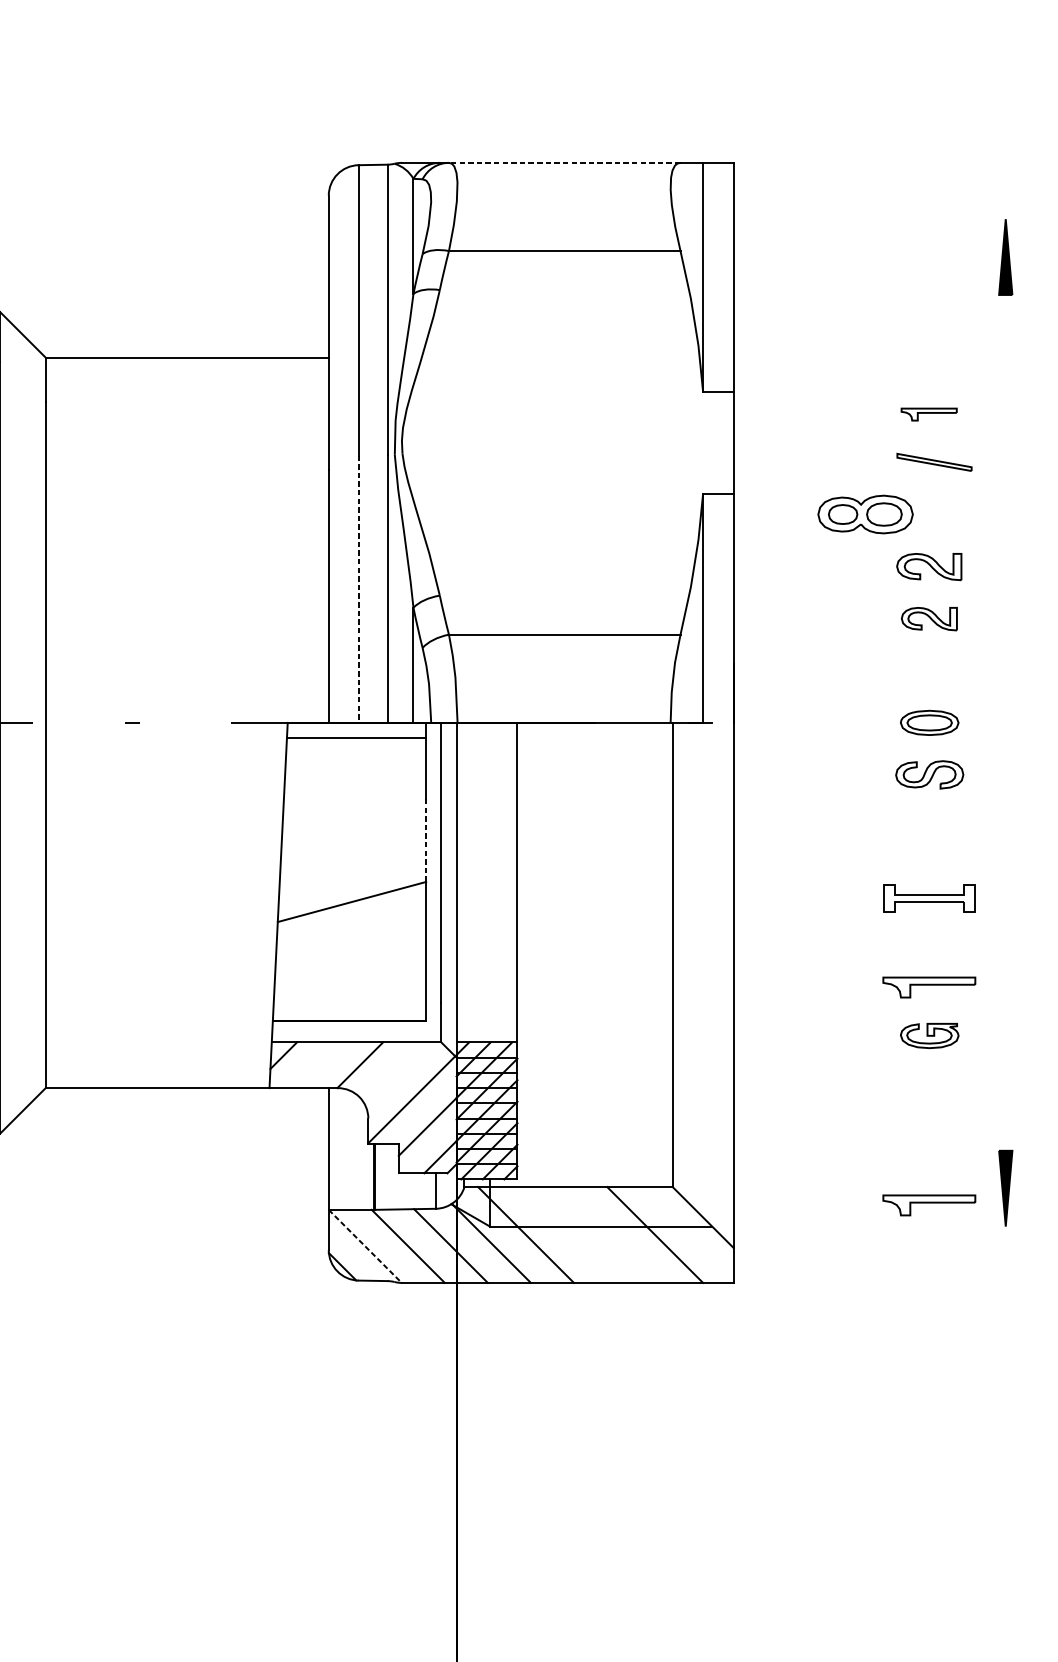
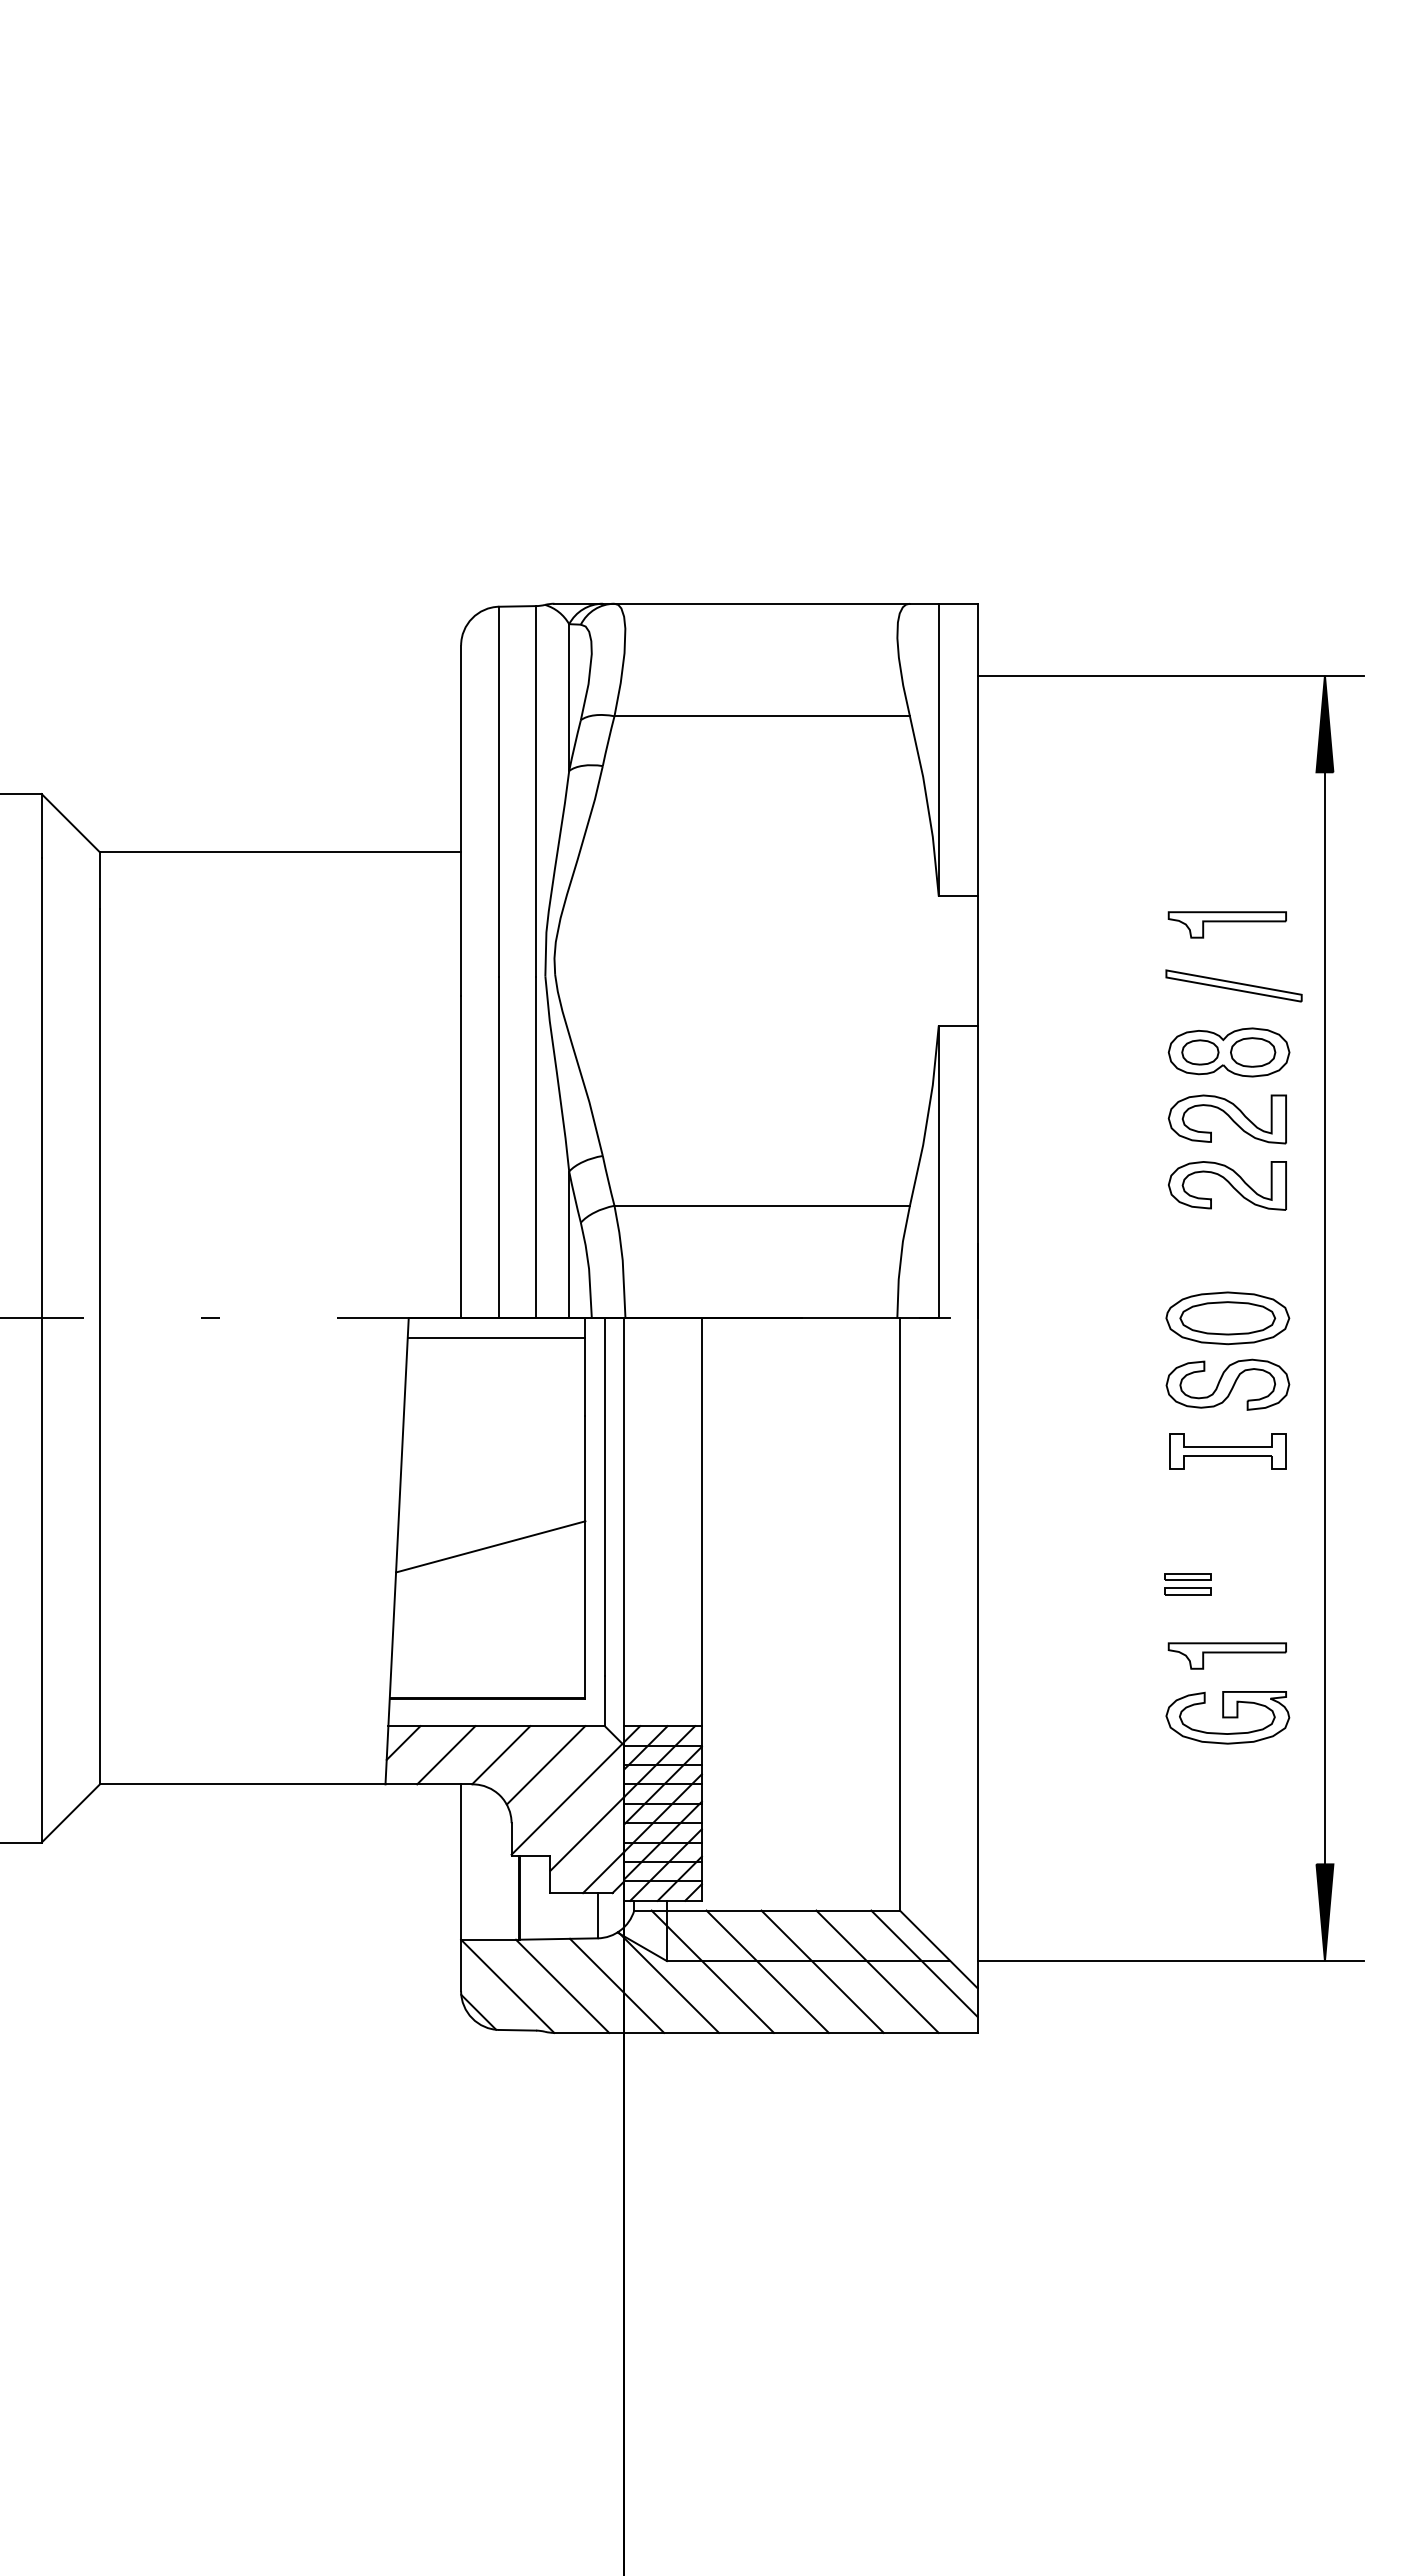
line: (564, 162) -> (762, 603), dashed -> solid
line: (884, 219) -> (1170, 675), added
part: (928, 414) -> (1226, 924), size x1.67
part: (934, 462) -> (1233, 985), size x1.43
part: (865, 514) -> (1228, 1052), moved
part: (928, 567) -> (1226, 1119), size x1.43
line: (358, 589) -> (499, 1147), dashed -> solid
part: (929, 618) -> (1227, 1185), size x1.67
part: (929, 723) -> (1227, 1318), size x1.67
line: (1005, 723) -> (1324, 1318), added
part: (929, 774) -> (1227, 1384), size x1.43
line: (426, 840) -> (585, 1468), dashed -> solid
part: (929, 898) -> (1227, 1451), moved
part: (898, 931) -> (1187, 1584), added
part: (929, 1035) -> (1227, 1717), size x1.67
line: (317, 1065) -> (446, 1755), added
line: (394, 1073) -> (545, 1765), added
part: (928, 1204) -> (1226, 1933), removed
line: (884, 1226) -> (1170, 1961), added
line: (691, 1228) -> (924, 1963), added
line: (568, 1234) -> (767, 1971), added
line: (611, 1234) -> (822, 1971), added
line: (365, 1246) -> (507, 1986), dashed -> solid

